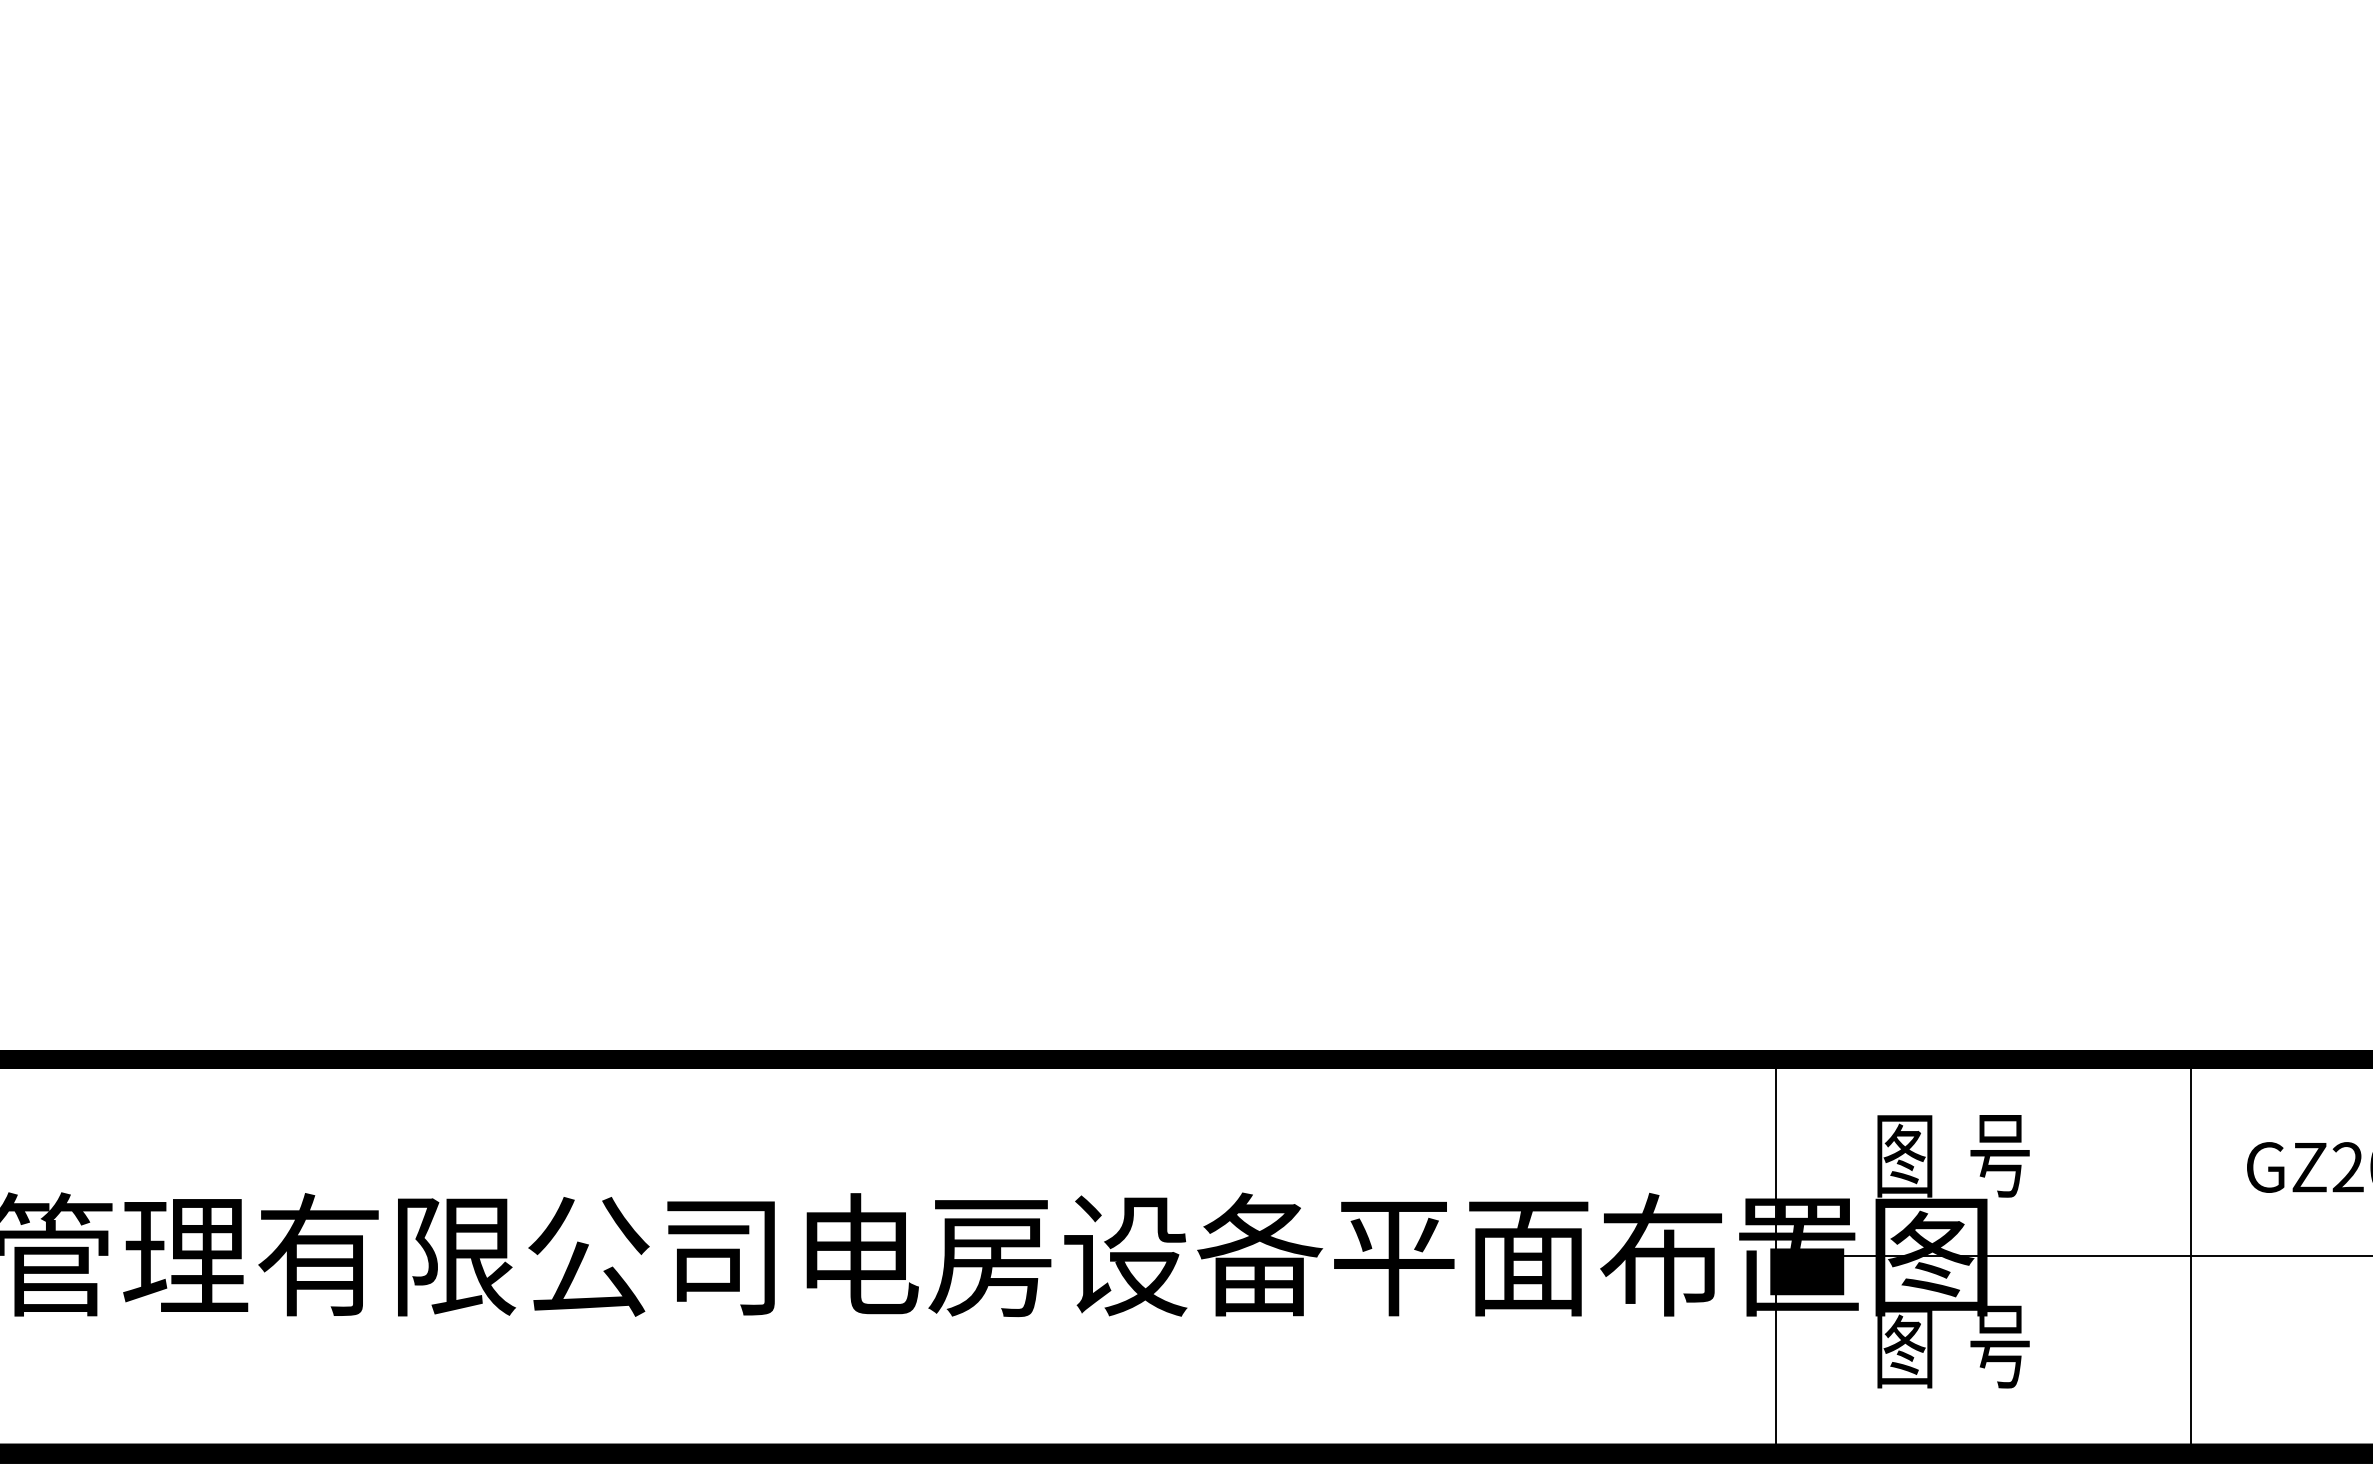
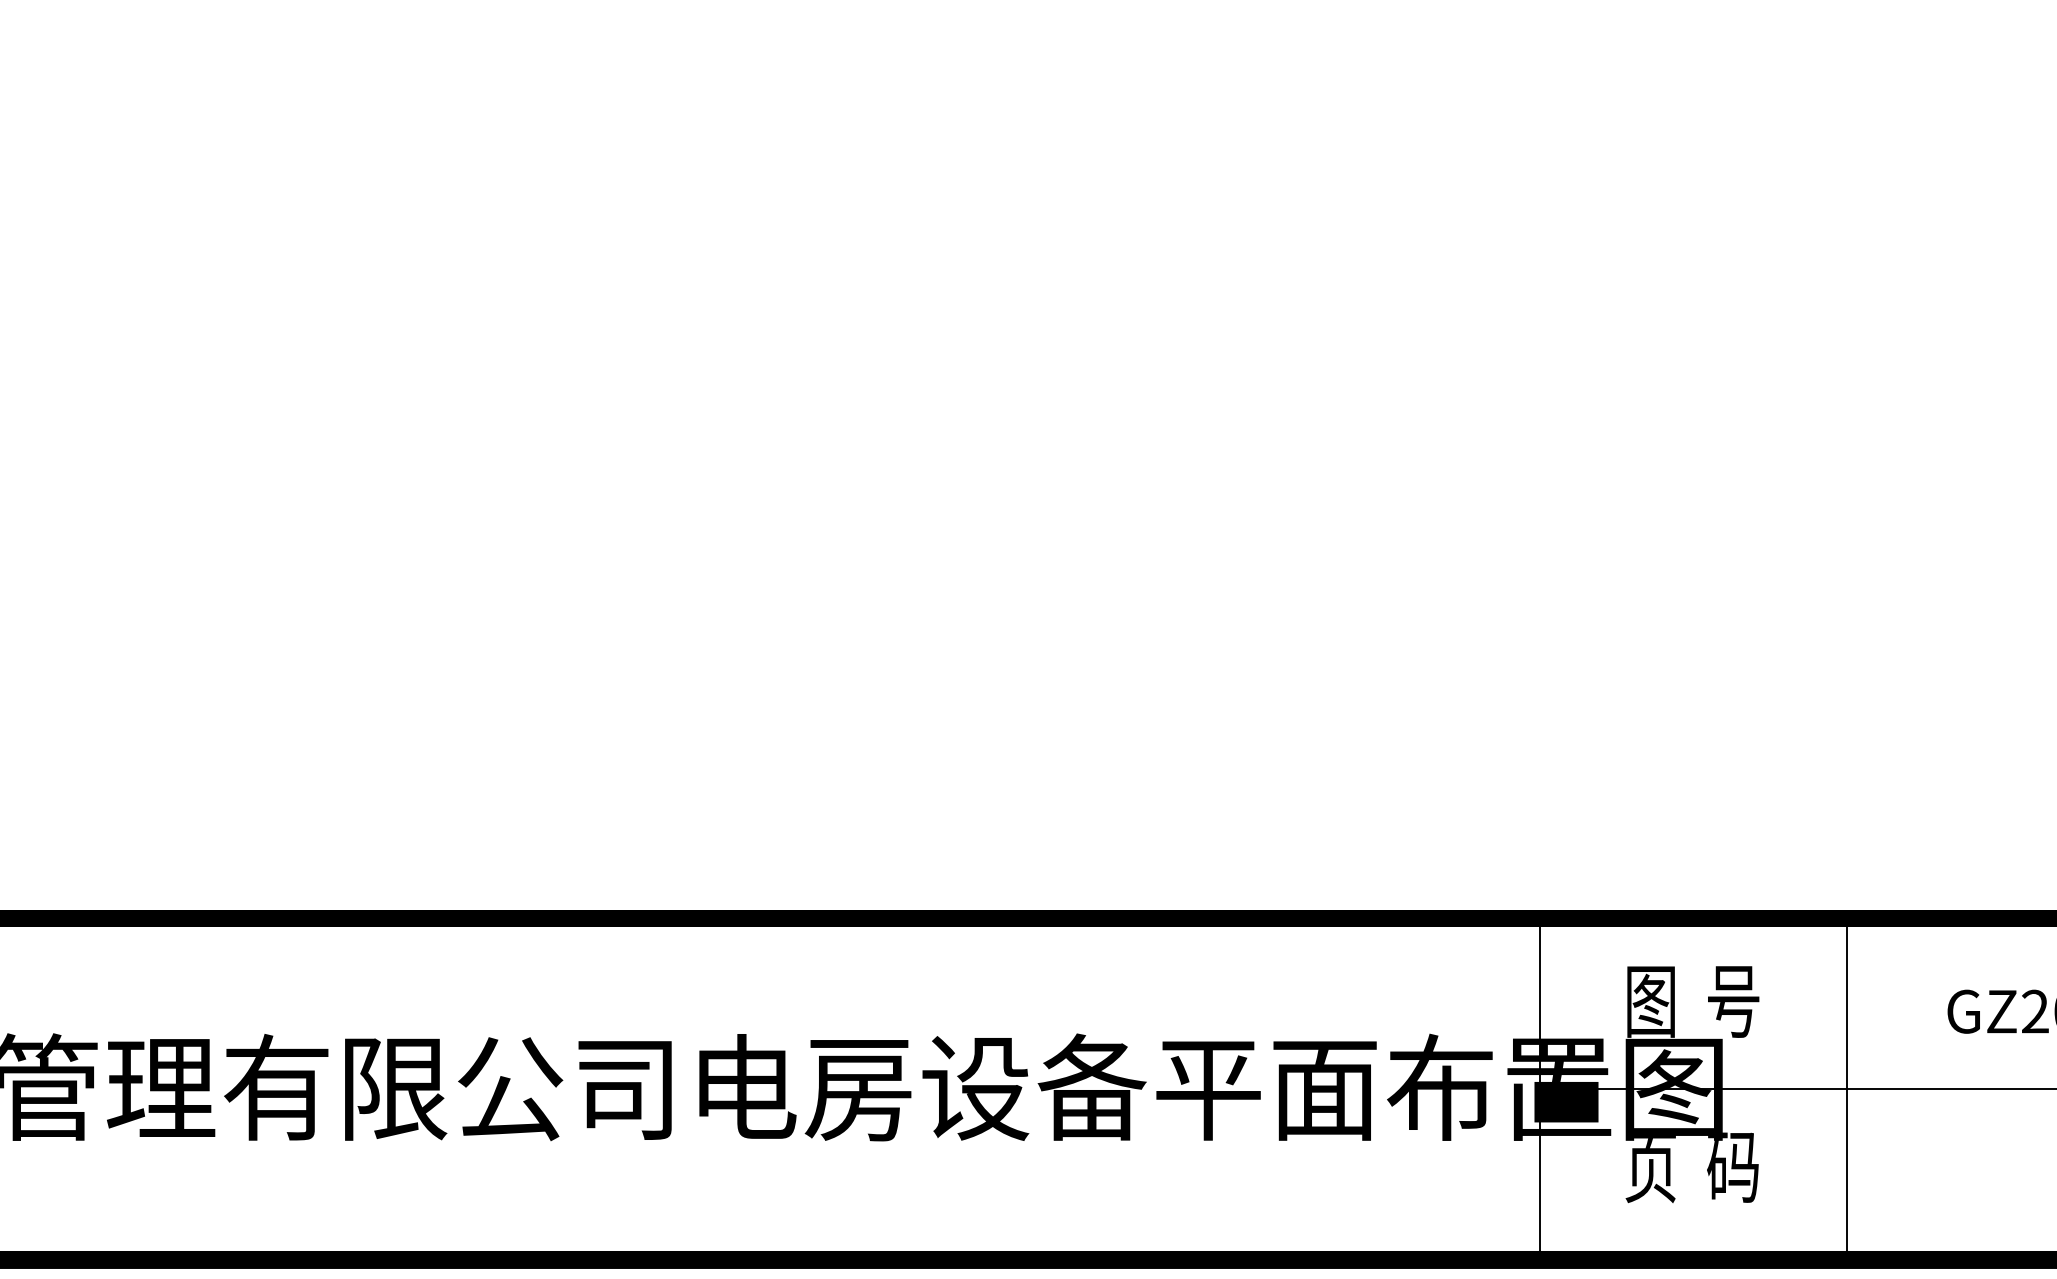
line: (2190, 1256) -> (1846, 1088), moved
text: (1952, 1347) -> (1692, 1167), 图  号 -> 页  码

